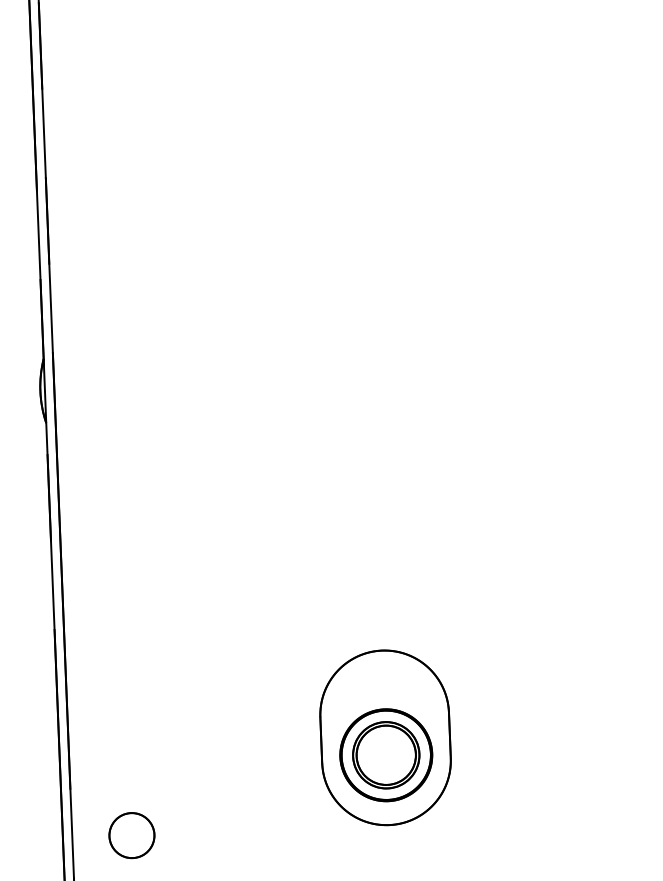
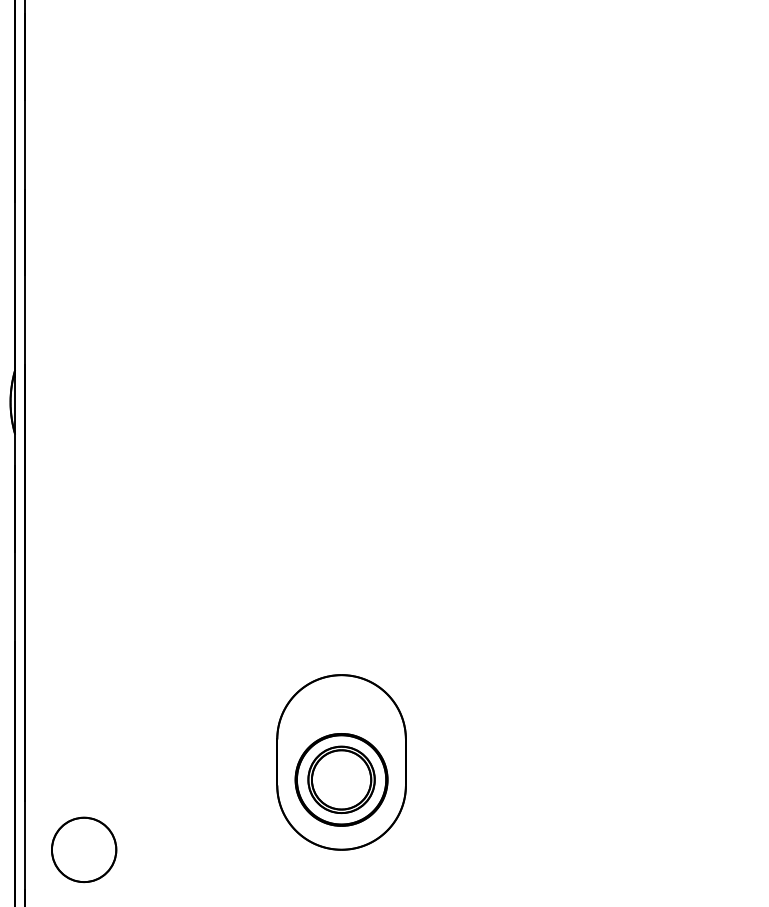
part: (132, 835) -> (84, 849), size x1.43

